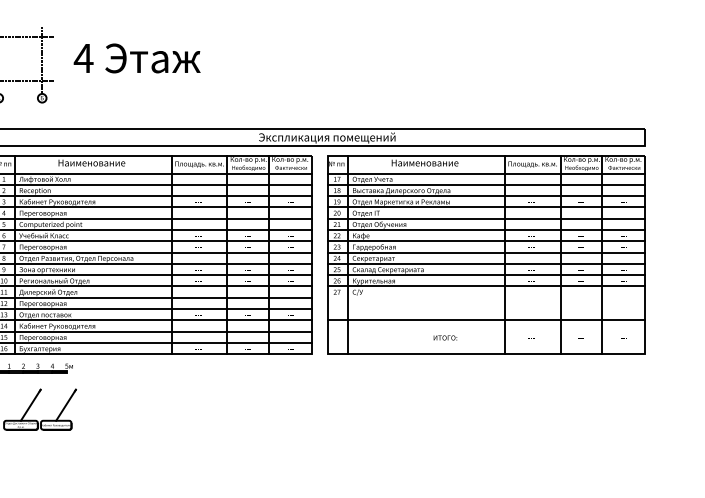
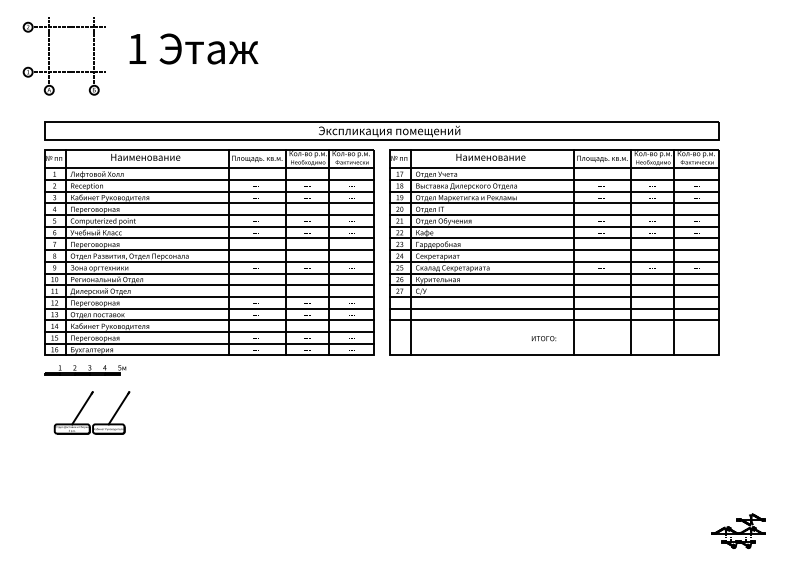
text: (83, 57) -> (137, 48), 4 -> 1
line: (486, 297) -> (554, 296), added
line: (486, 308) -> (554, 308), added
text: (444, 337) -> (543, 338), moved

